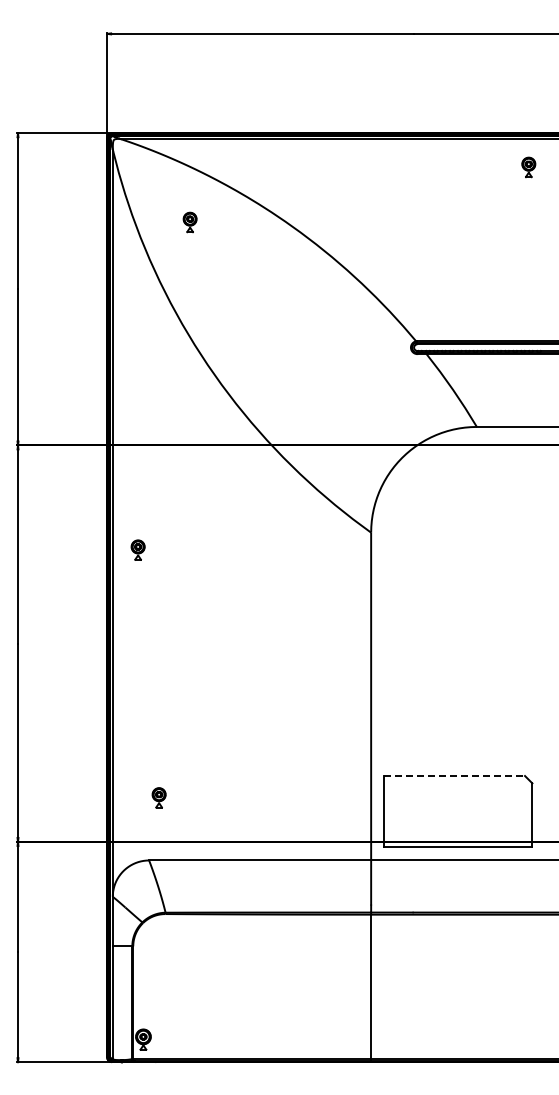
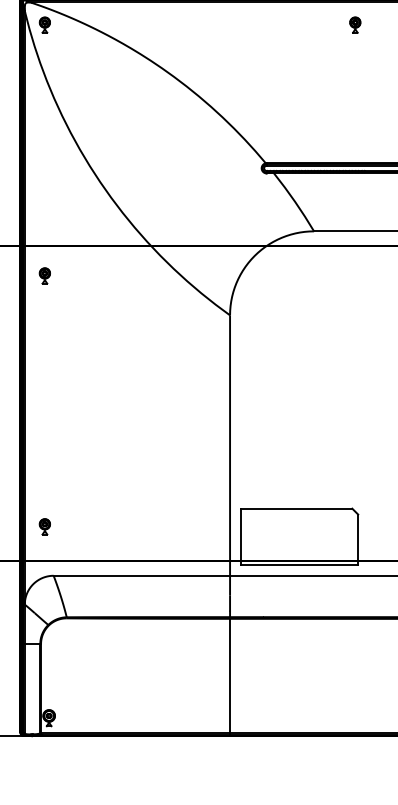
part: (189, 222) -> (44, 25), moved
part: (137, 549) -> (44, 275), moved
line: (455, 776) -> (297, 509), dashed -> solid
part: (158, 797) -> (44, 526), moved

